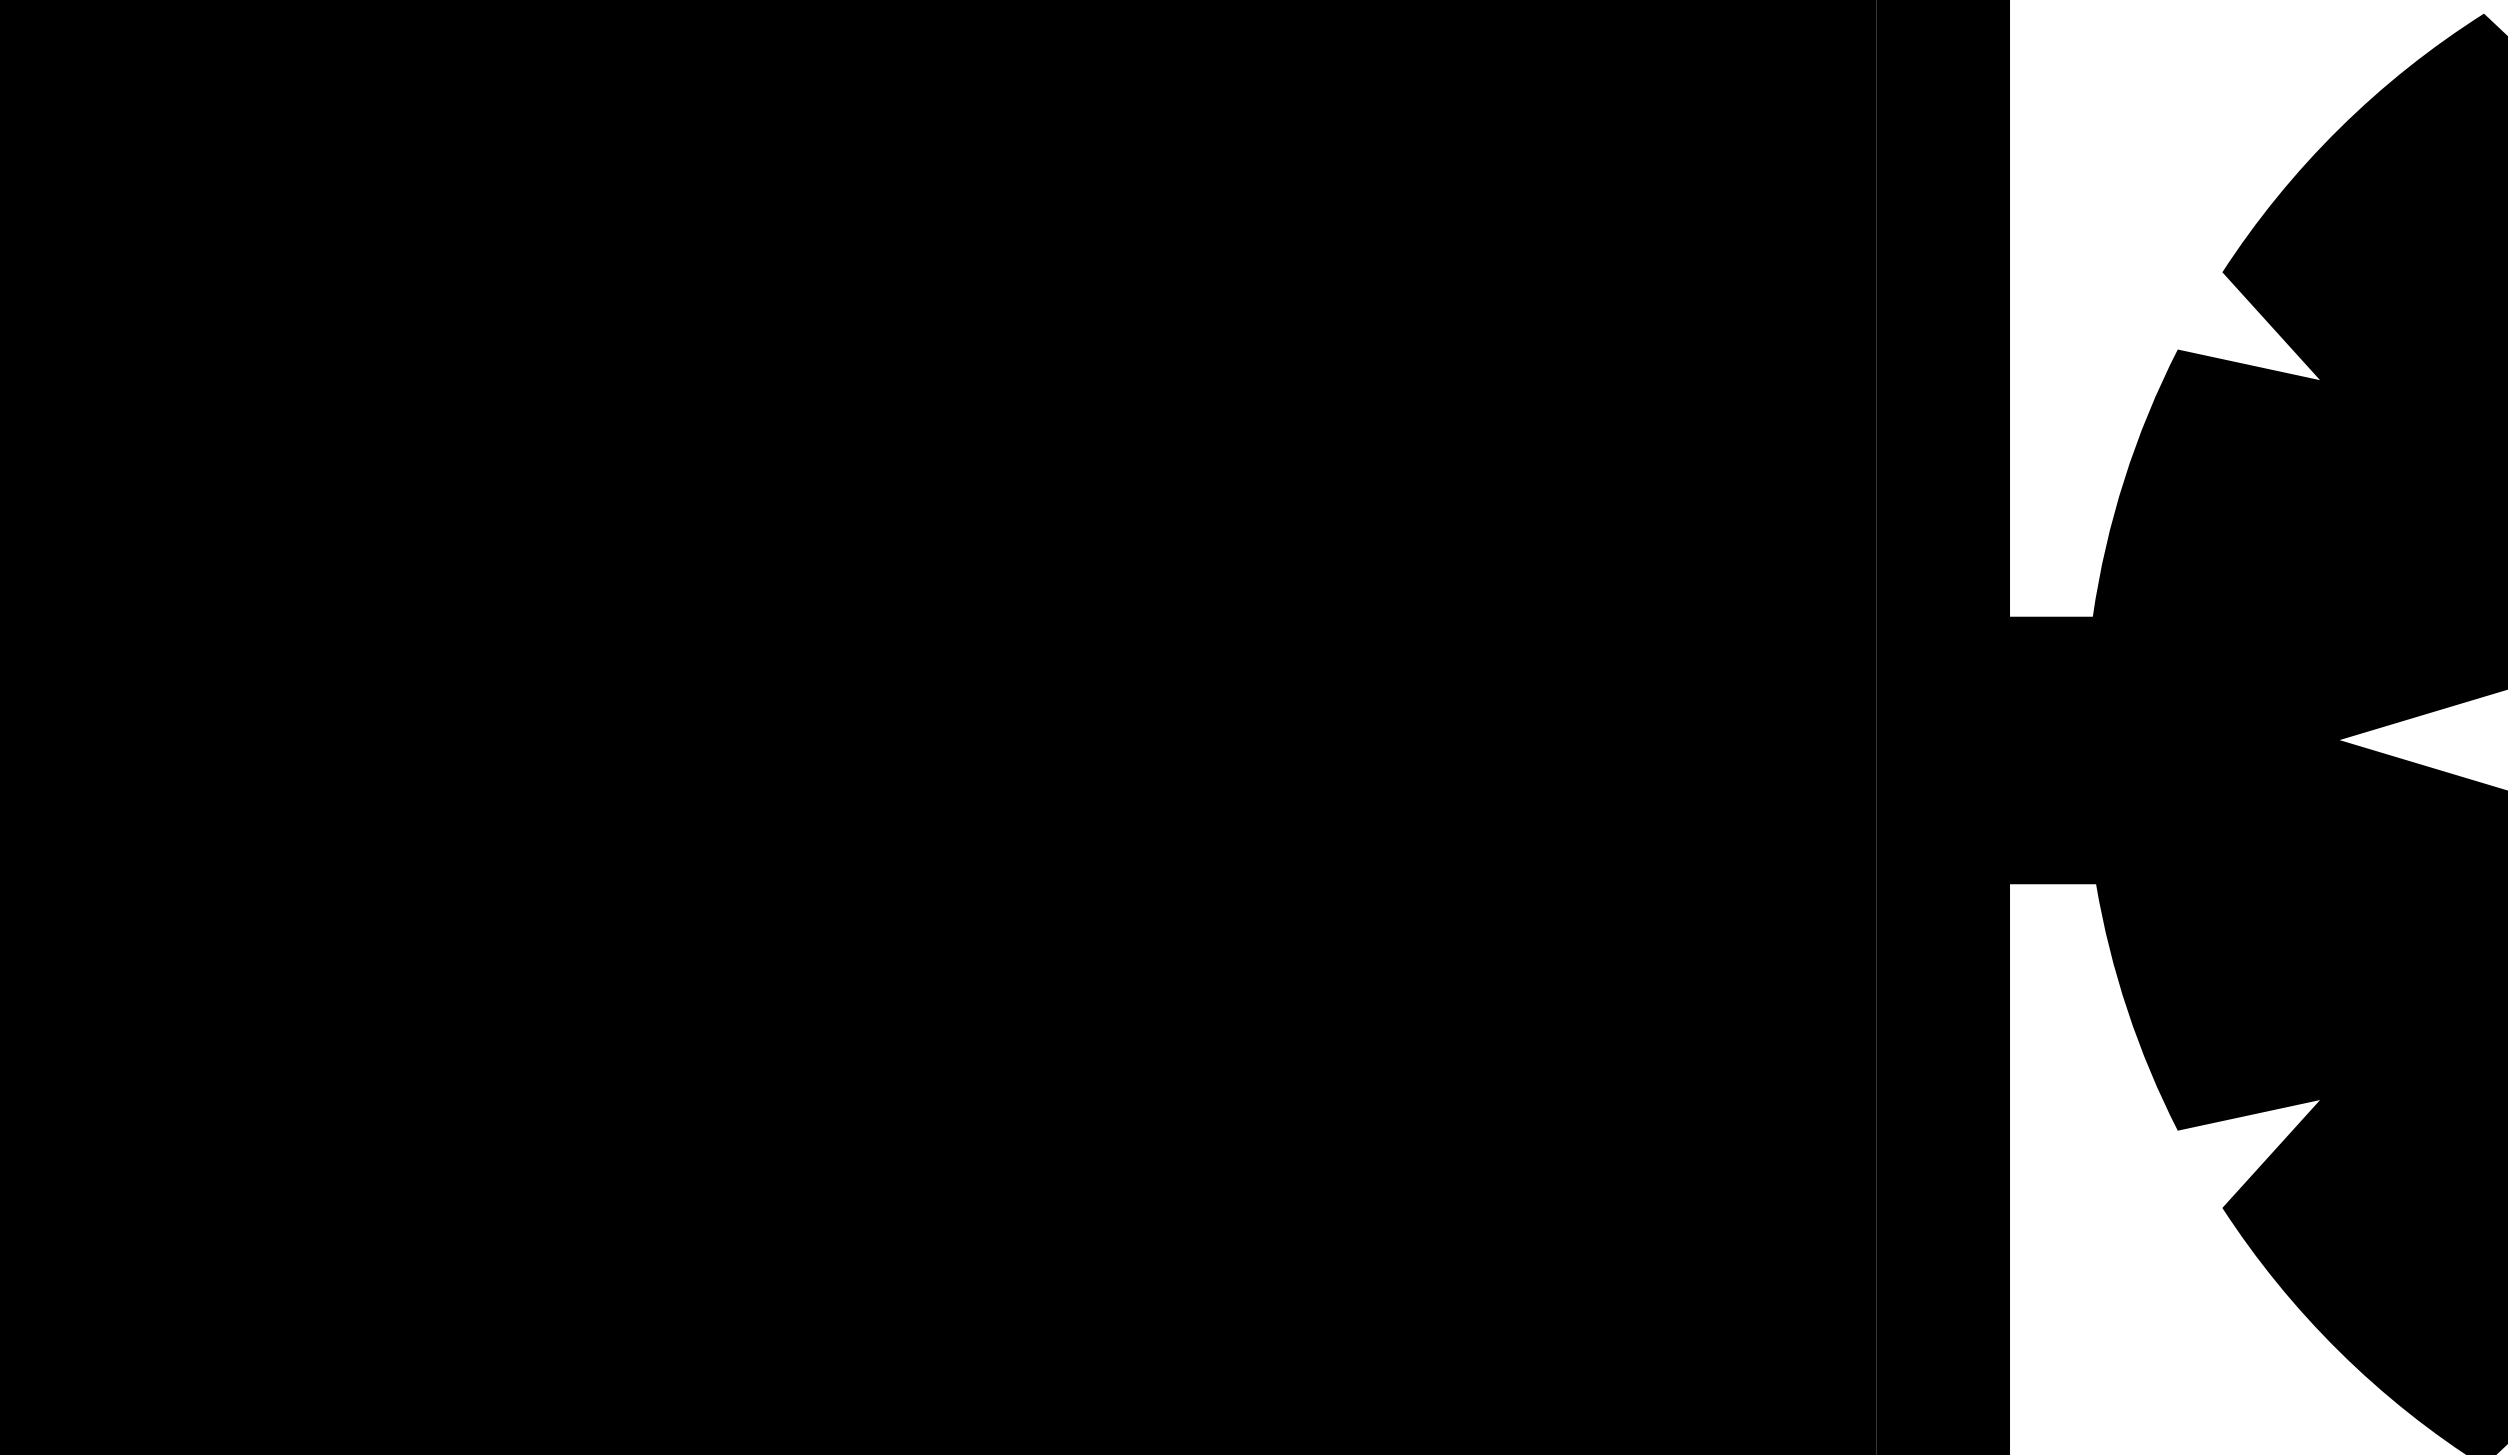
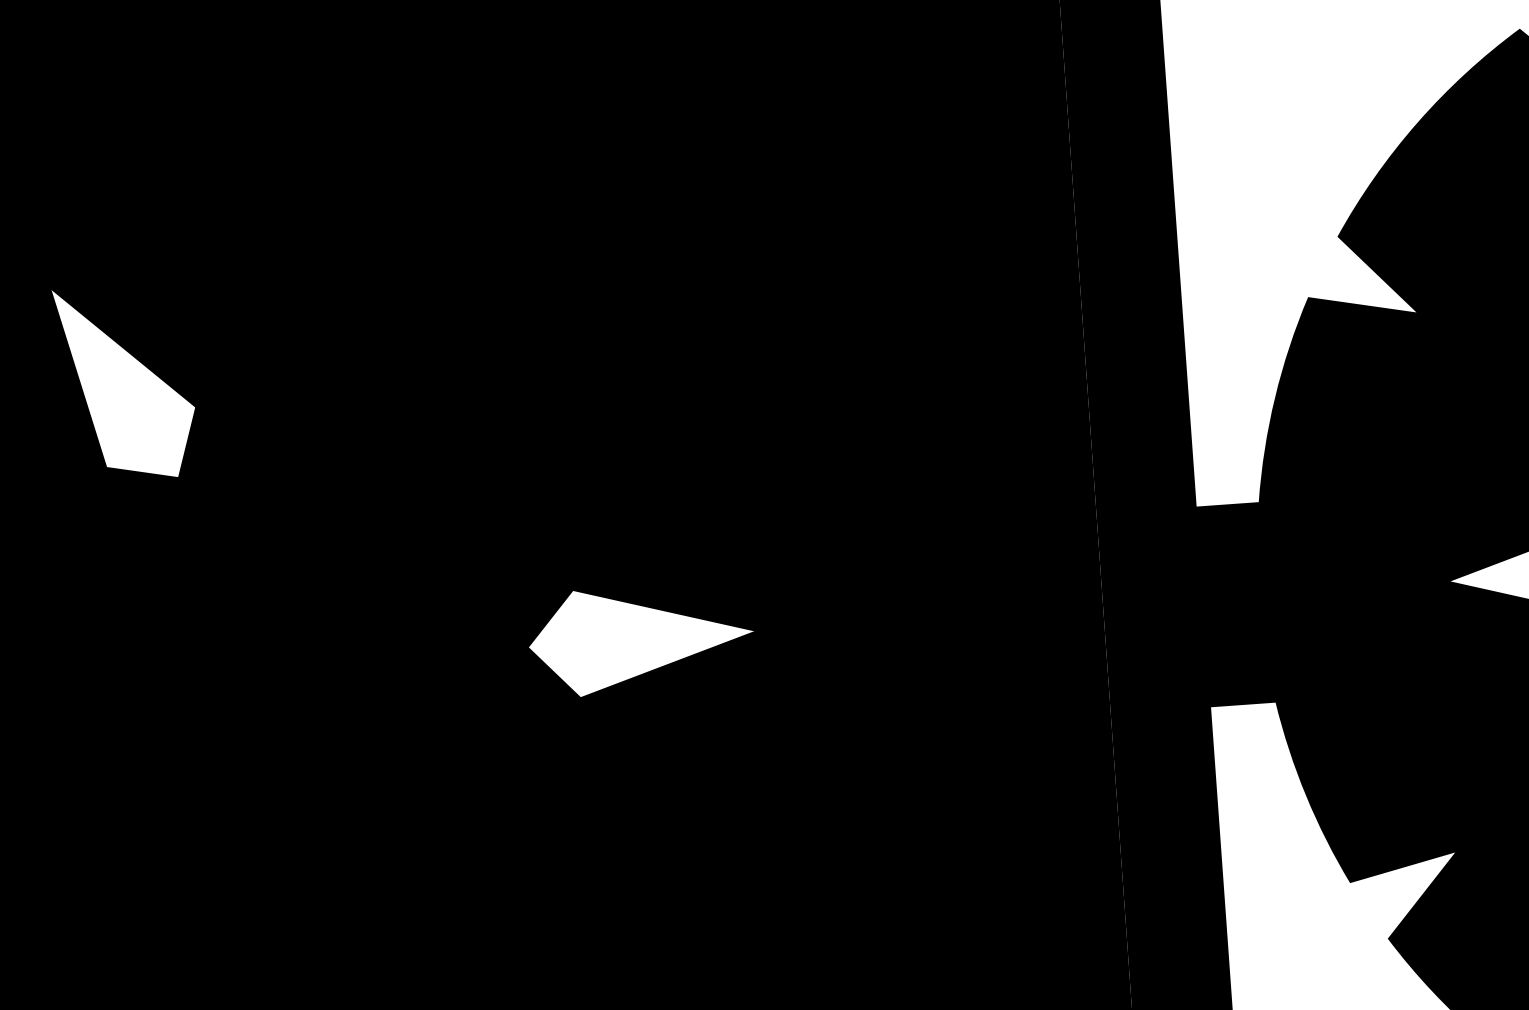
fill: (600, 349) -> (124, 381), removed
fill: (1262, 739) -> (642, 638), removed

